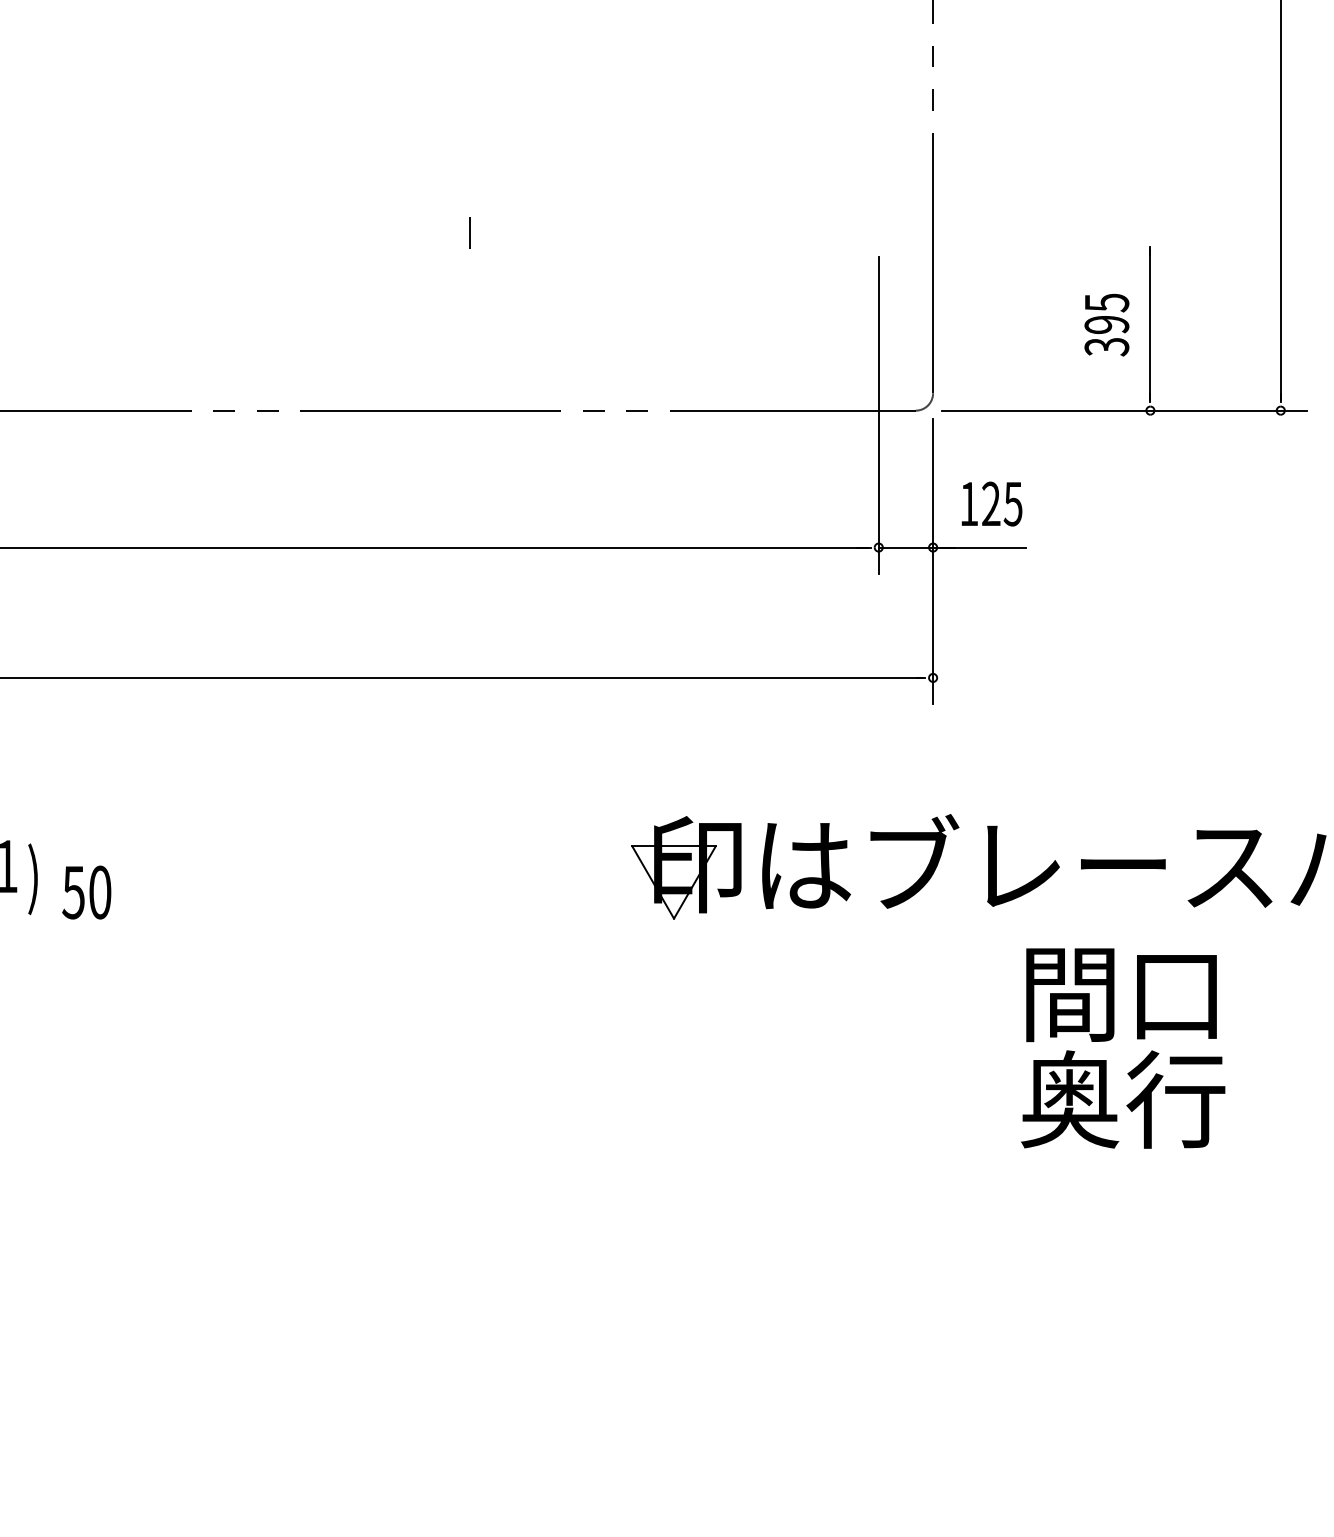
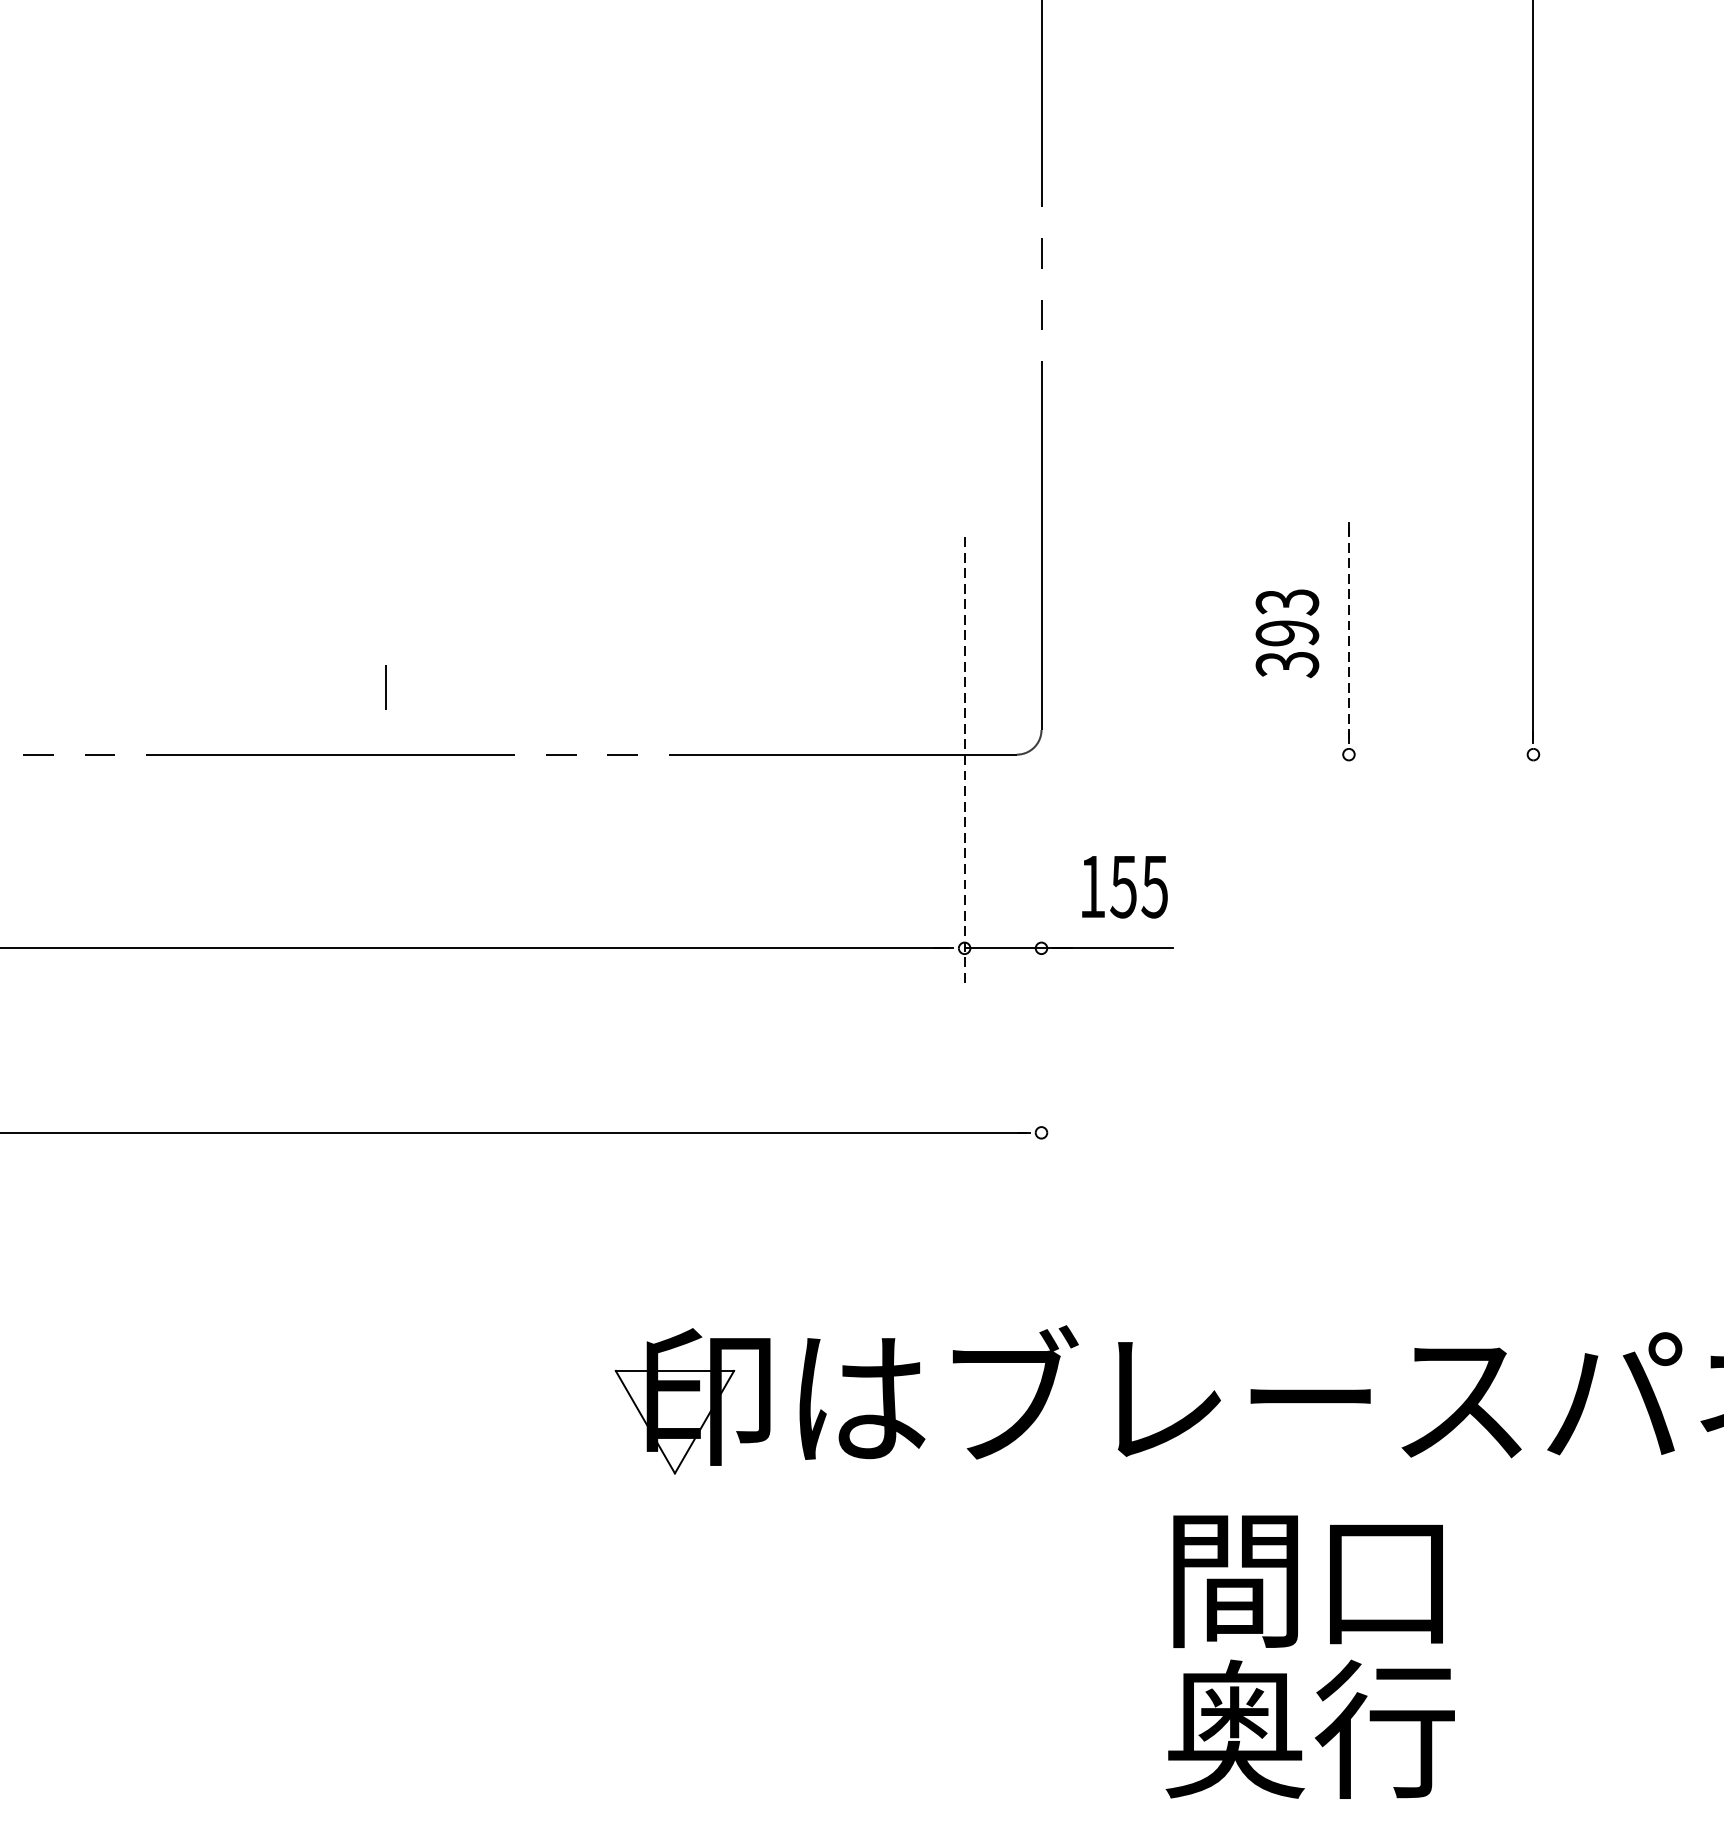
line: (469, 232) -> (385, 686), moved
text: (1106, 302) -> (1286, 601), 395 -> 393
line: (1150, 324) -> (1349, 632), solid -> dashed
line: (1123, 410) -> (1310, 754), removed
line: (878, 415) -> (964, 761), solid -> dashed
text: (990, 503) -> (1122, 885), 125 -> 155
line: (933, 561) -> (1042, 968), removed

